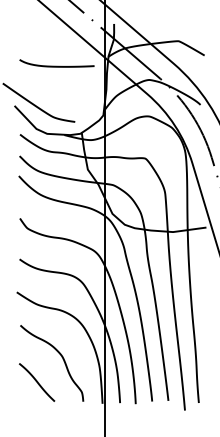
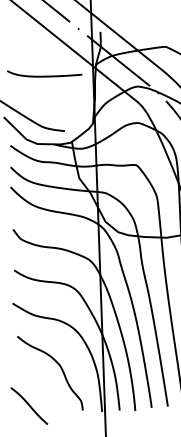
line: (37, 382) -> (29, 406), moved

